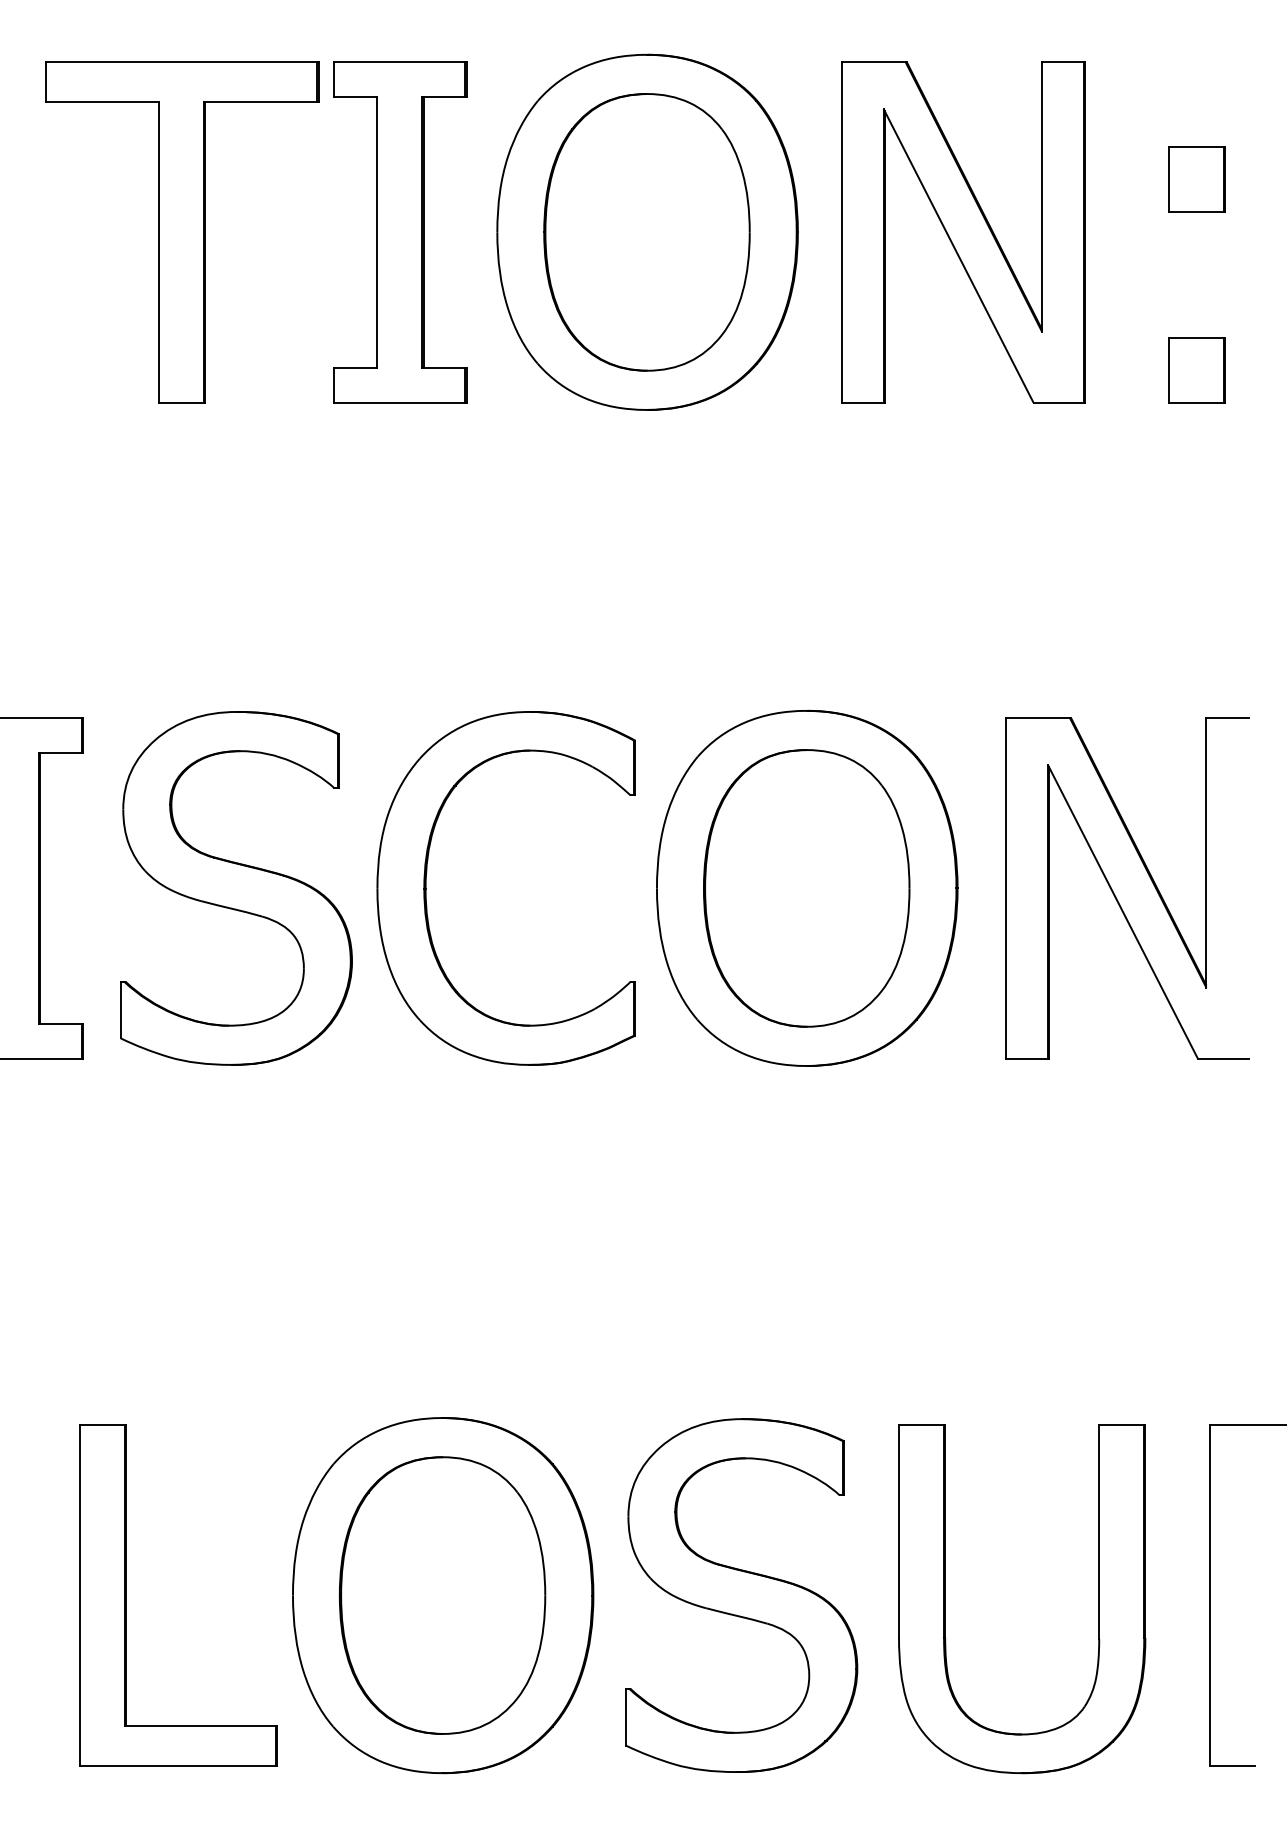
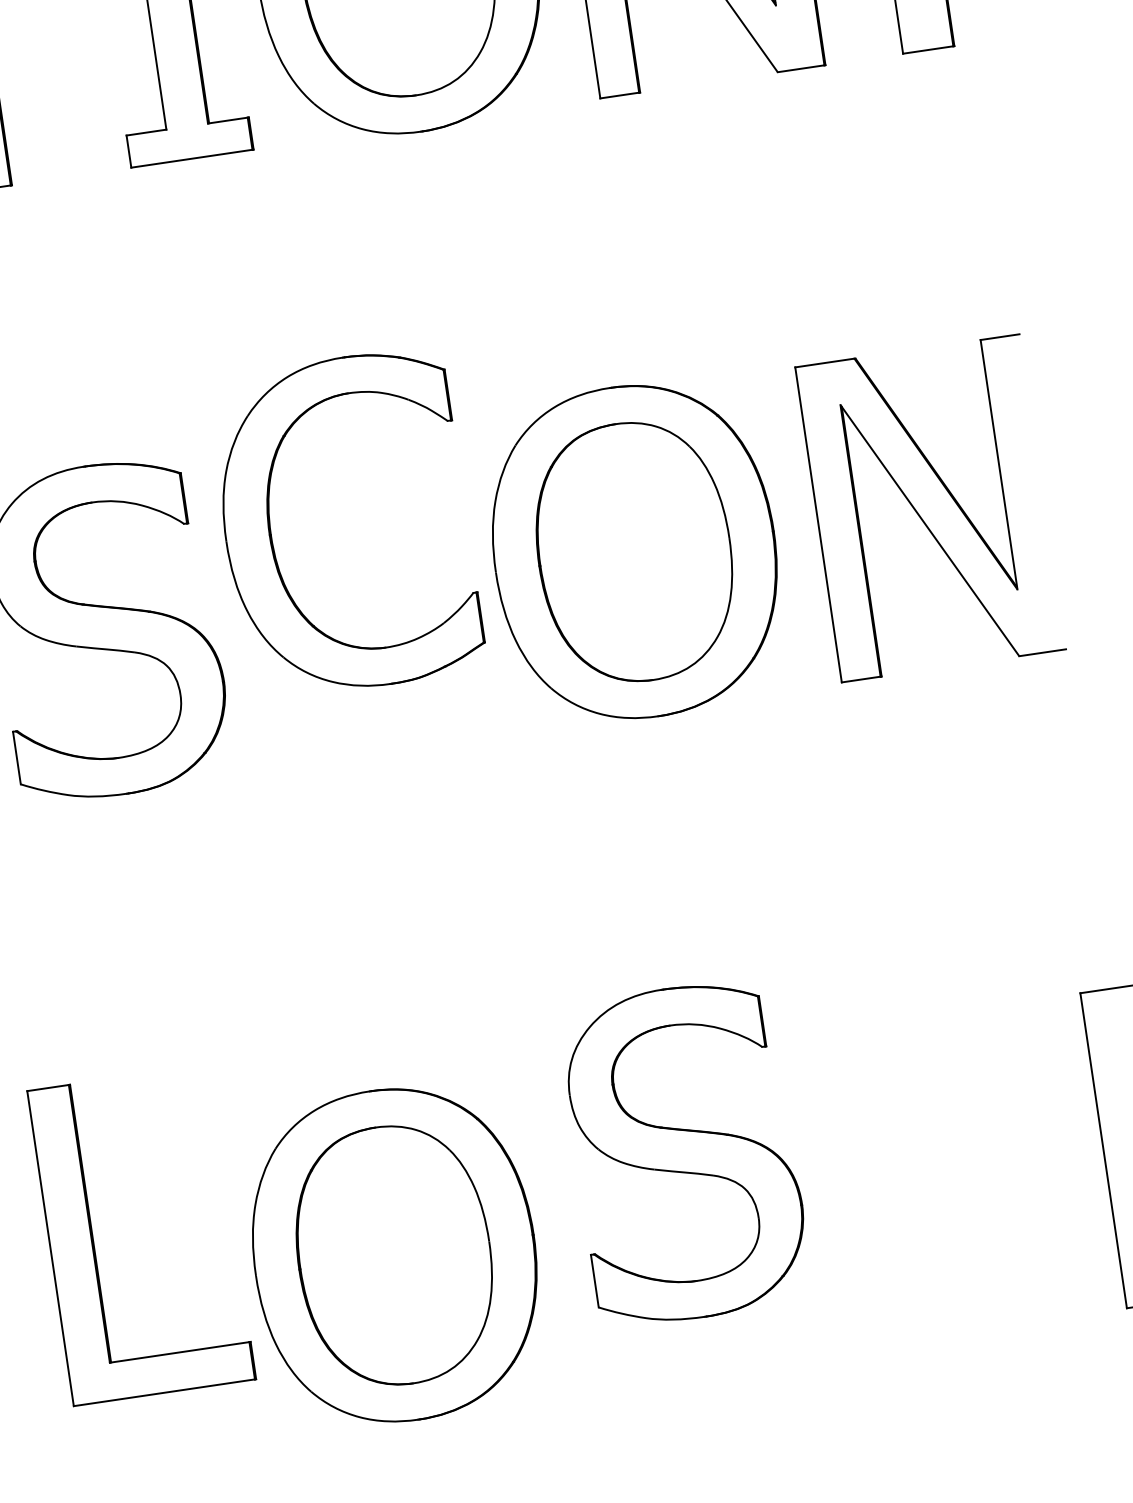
part: (426, 888) -> (271, 534), moved
part: (126, 1595) -> (93, 1242), moved
part: (741, 1595) -> (685, 1152), moved
part: (1098, 1599) -> (1001, 1169), removed

